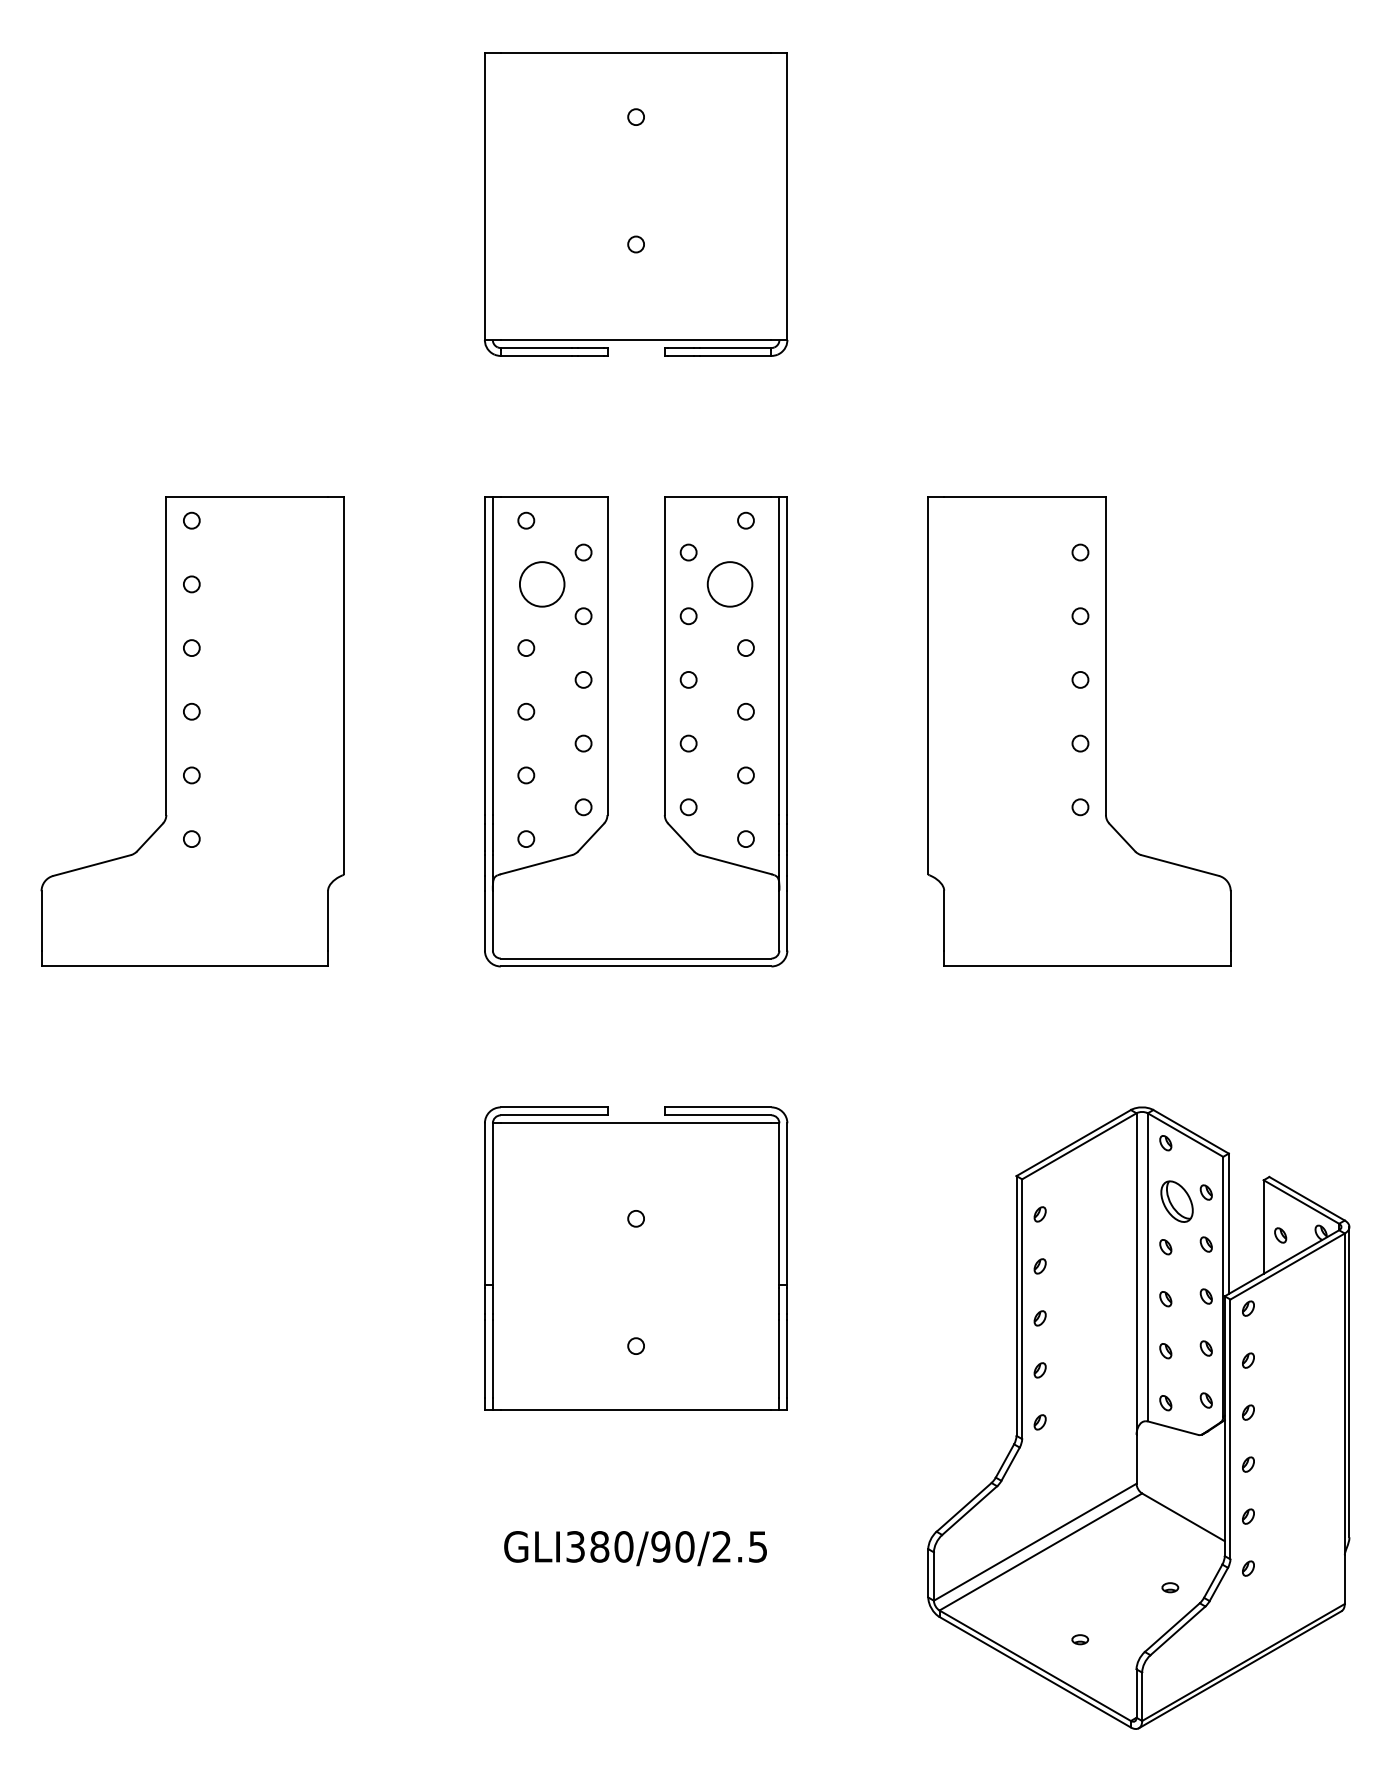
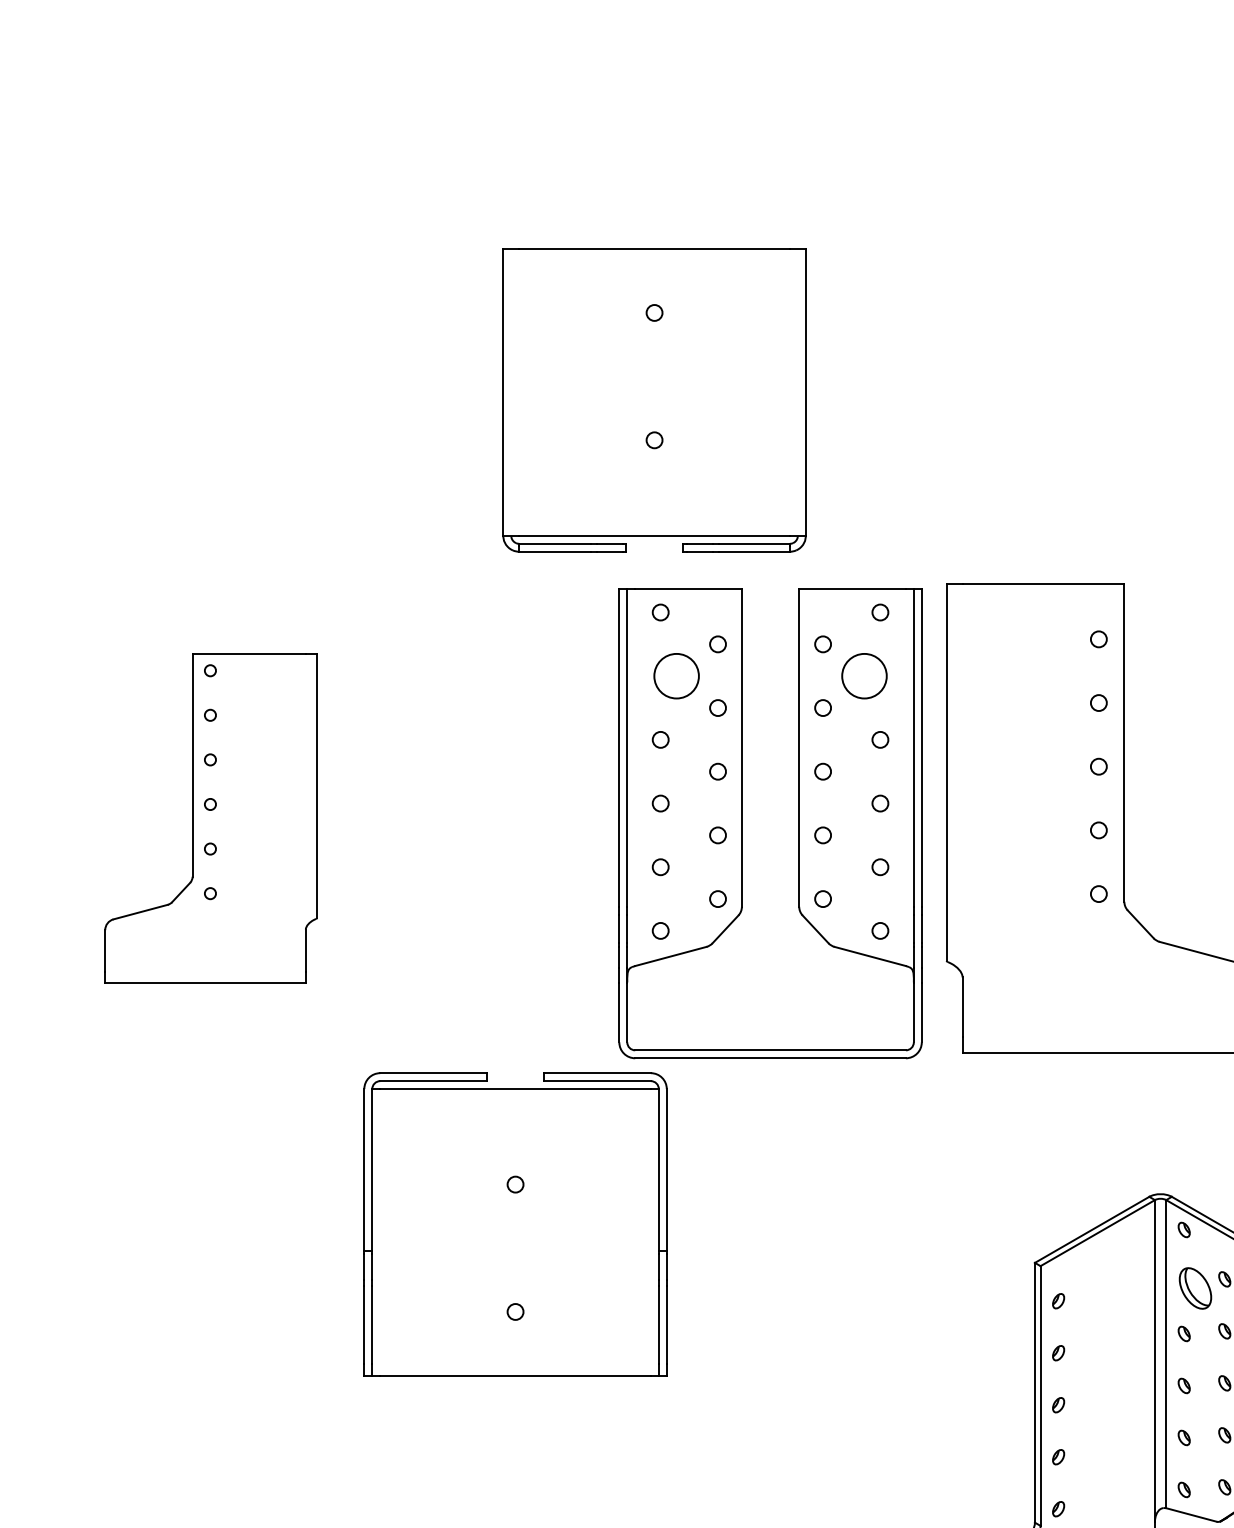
part: (636, 204) -> (654, 400), moved
part: (192, 731) -> (210, 818), size x0.7
part: (608, 731) -> (742, 823), moved
part: (636, 1258) -> (515, 1224), moved

